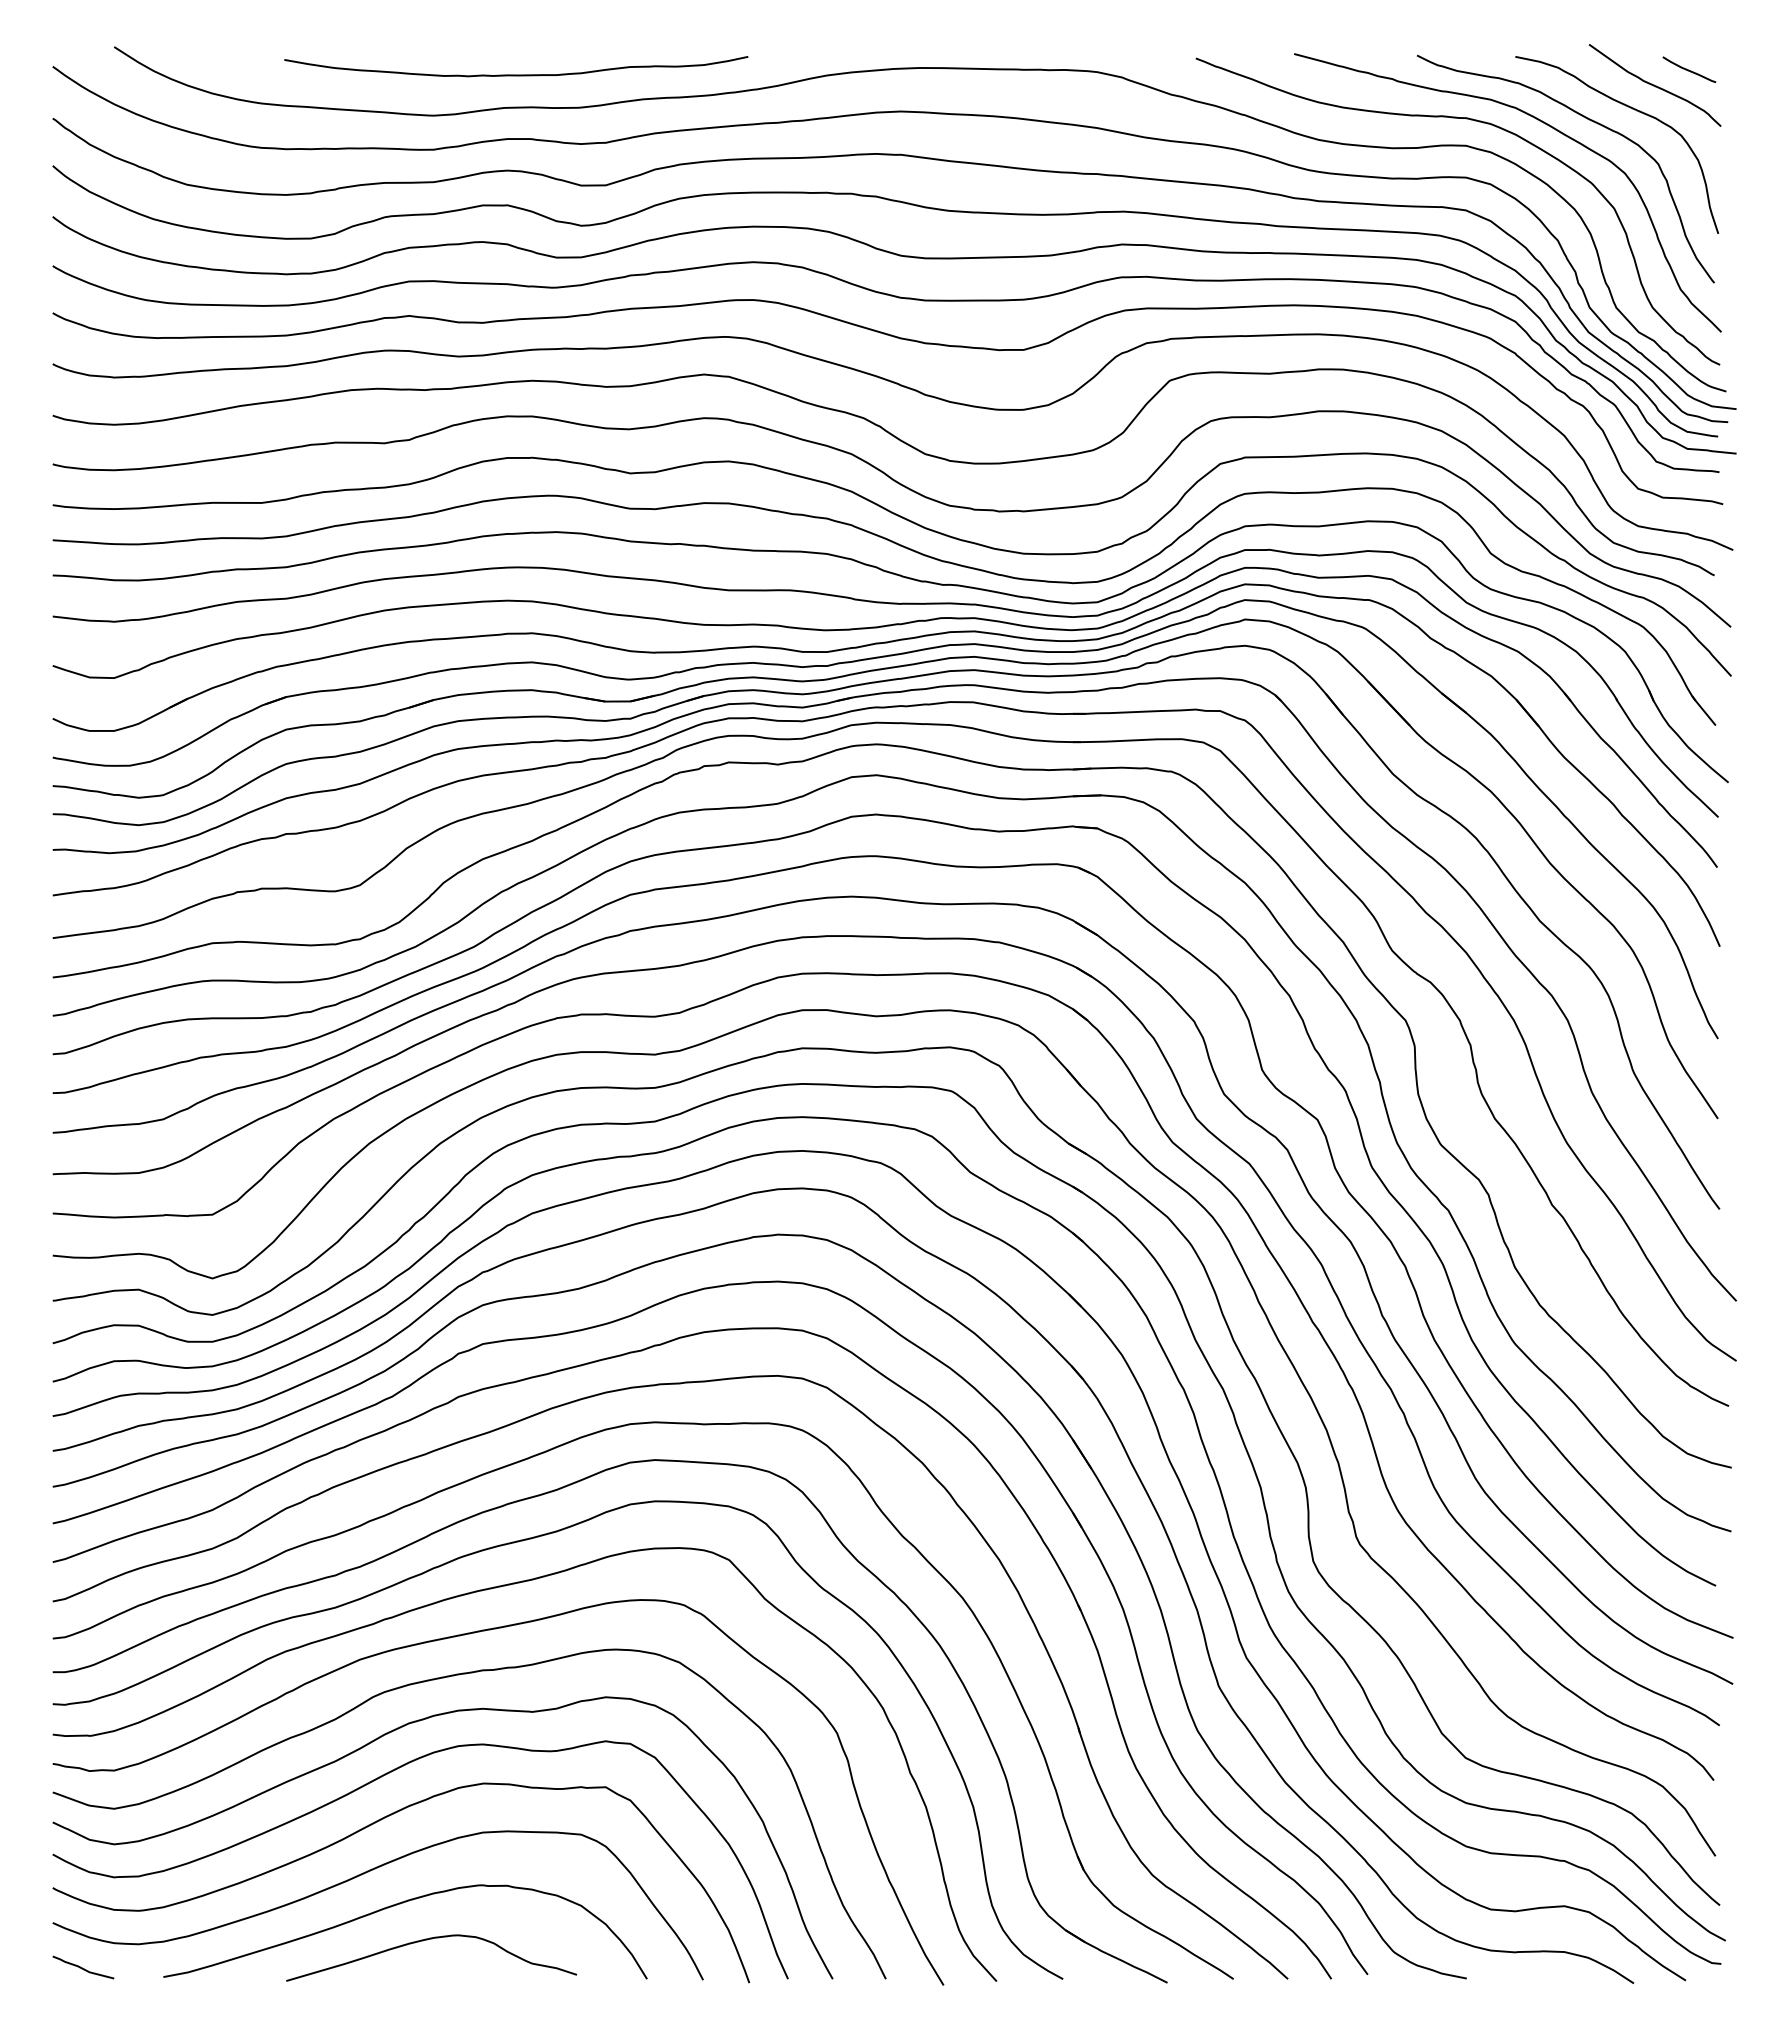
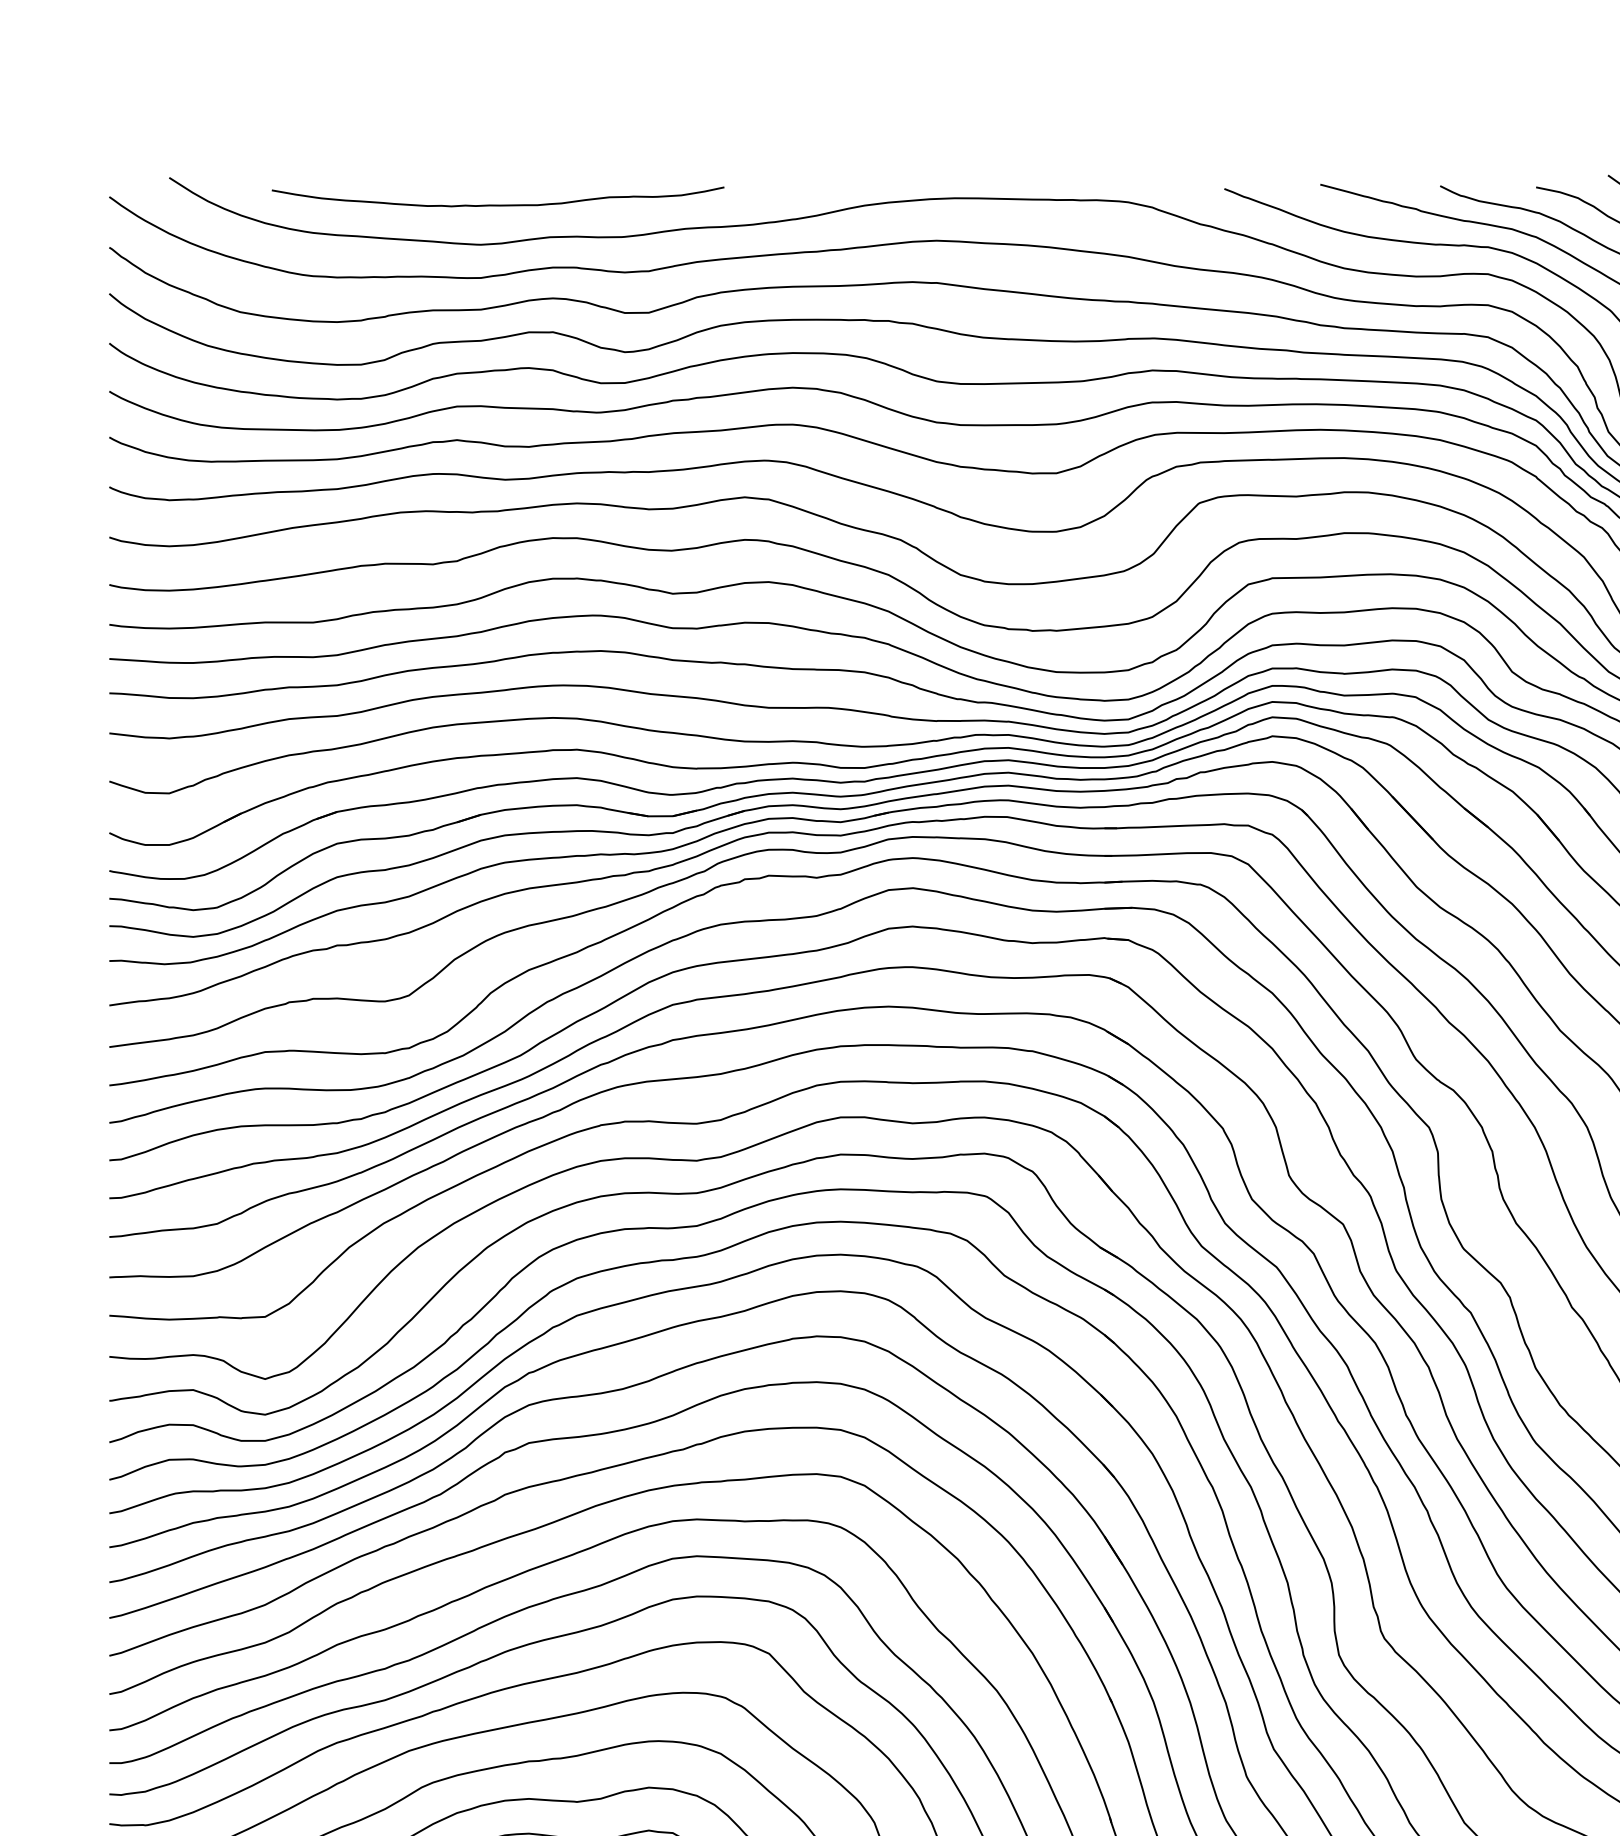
curve: (516, 74) -> (498, 204), moved

